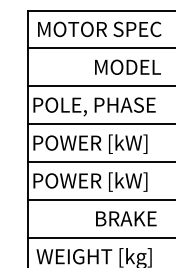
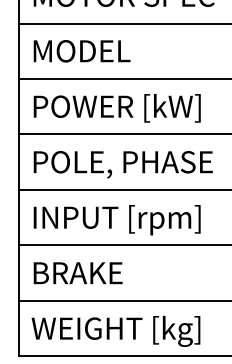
text: (127, 66) -> (81, 50), moved
text: (94, 106) -> (116, 108), POLE, PHASE -> POWER [kW]
text: (96, 144) -> (119, 164), POWER [kW] -> POLE, PHASE
text: (92, 182) -> (113, 219), POWER [kW] -> INPUT [rpm]
text: (126, 218) -> (78, 272), moved

